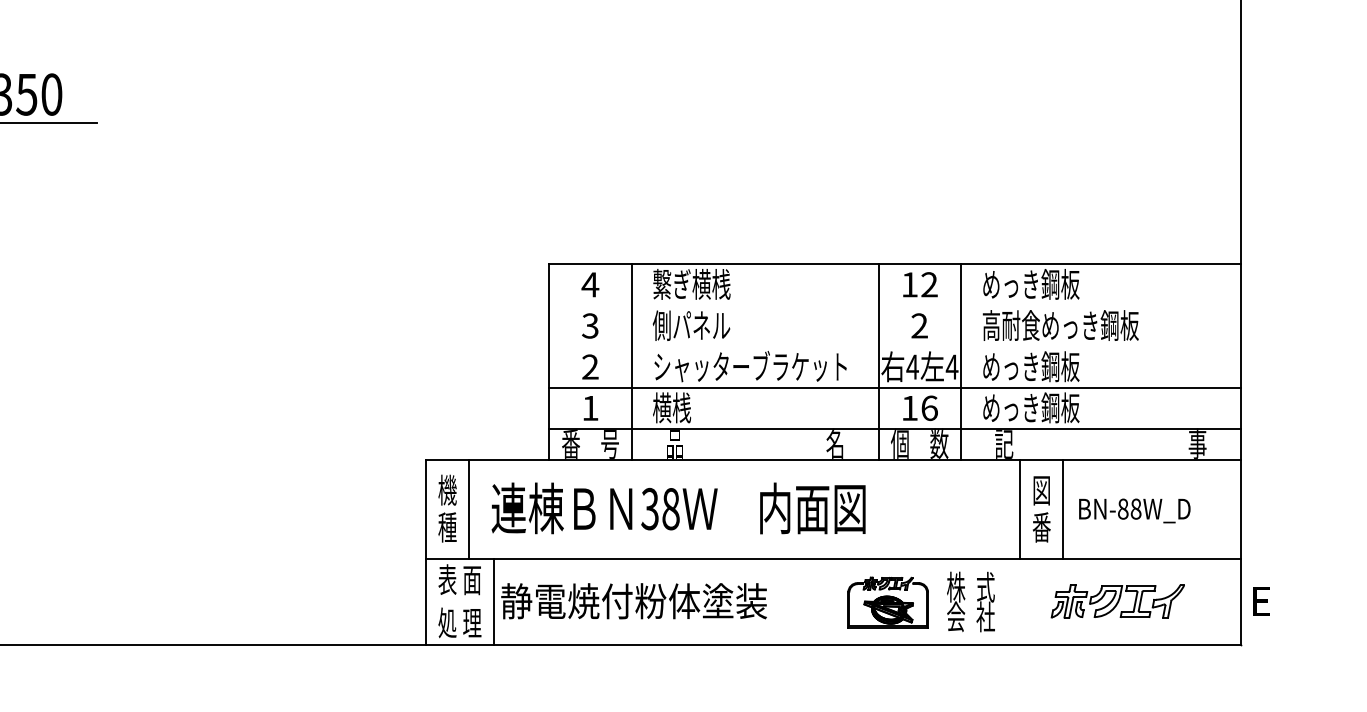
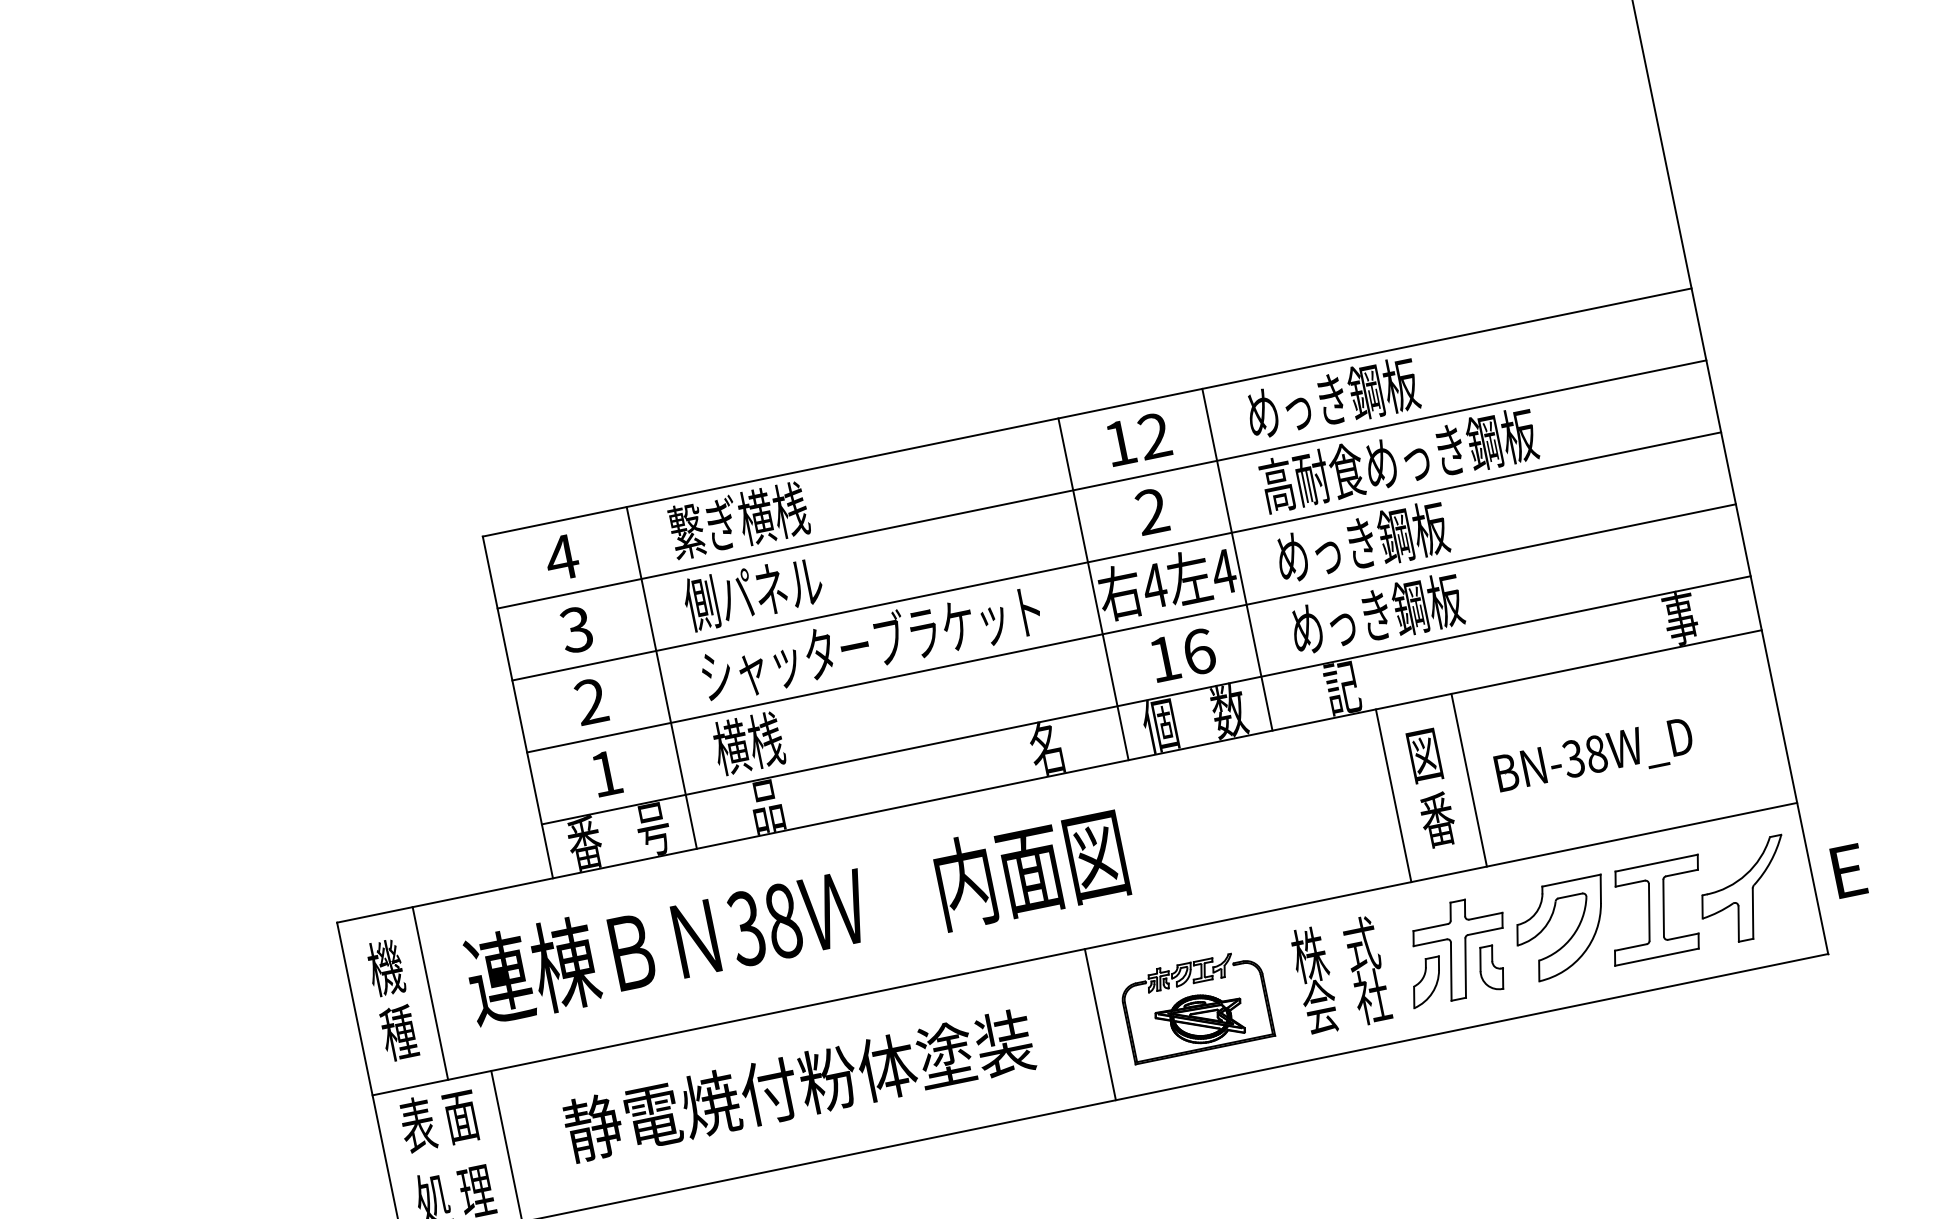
line: (894, 305) -> (1100, 484), added
line: (894, 346) -> (1115, 556), added
text: (1122, 508) -> (1572, 757), BN-88W_D -> BN-38W_D
text: (633, 601) -> (798, 1086), moved
line: (833, 601) -> (1100, 1024), added
part: (1117, 601) -> (1596, 922), size x1.67

